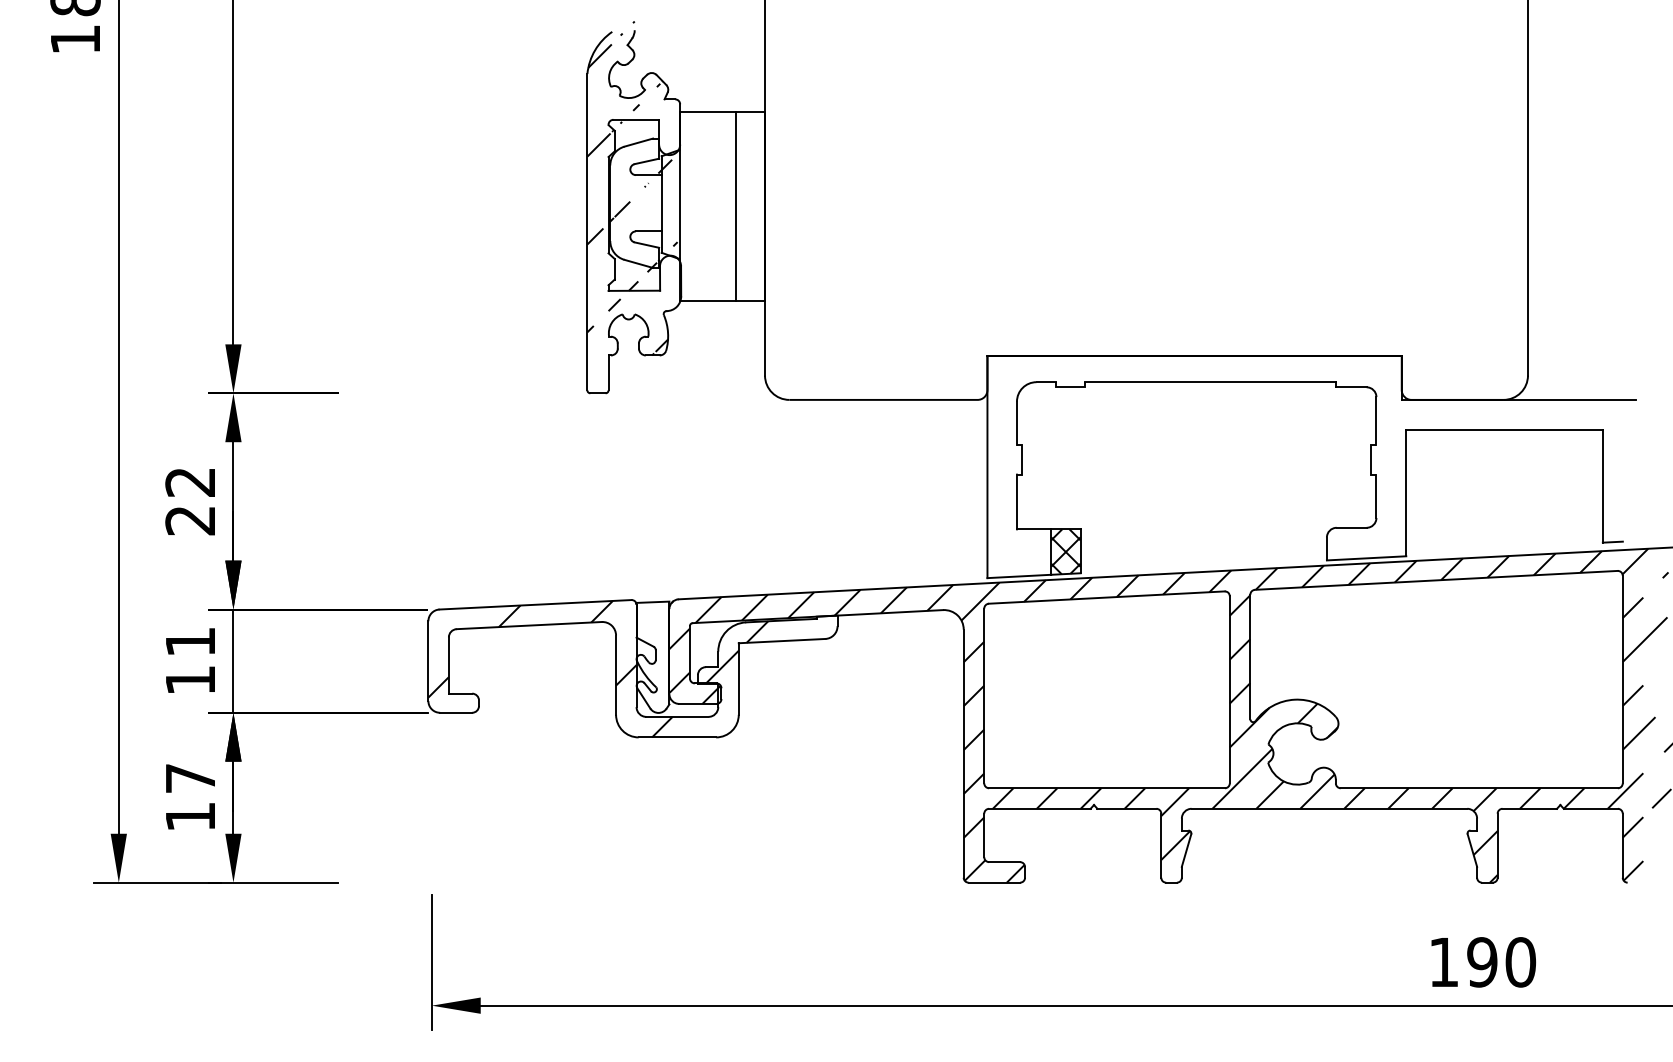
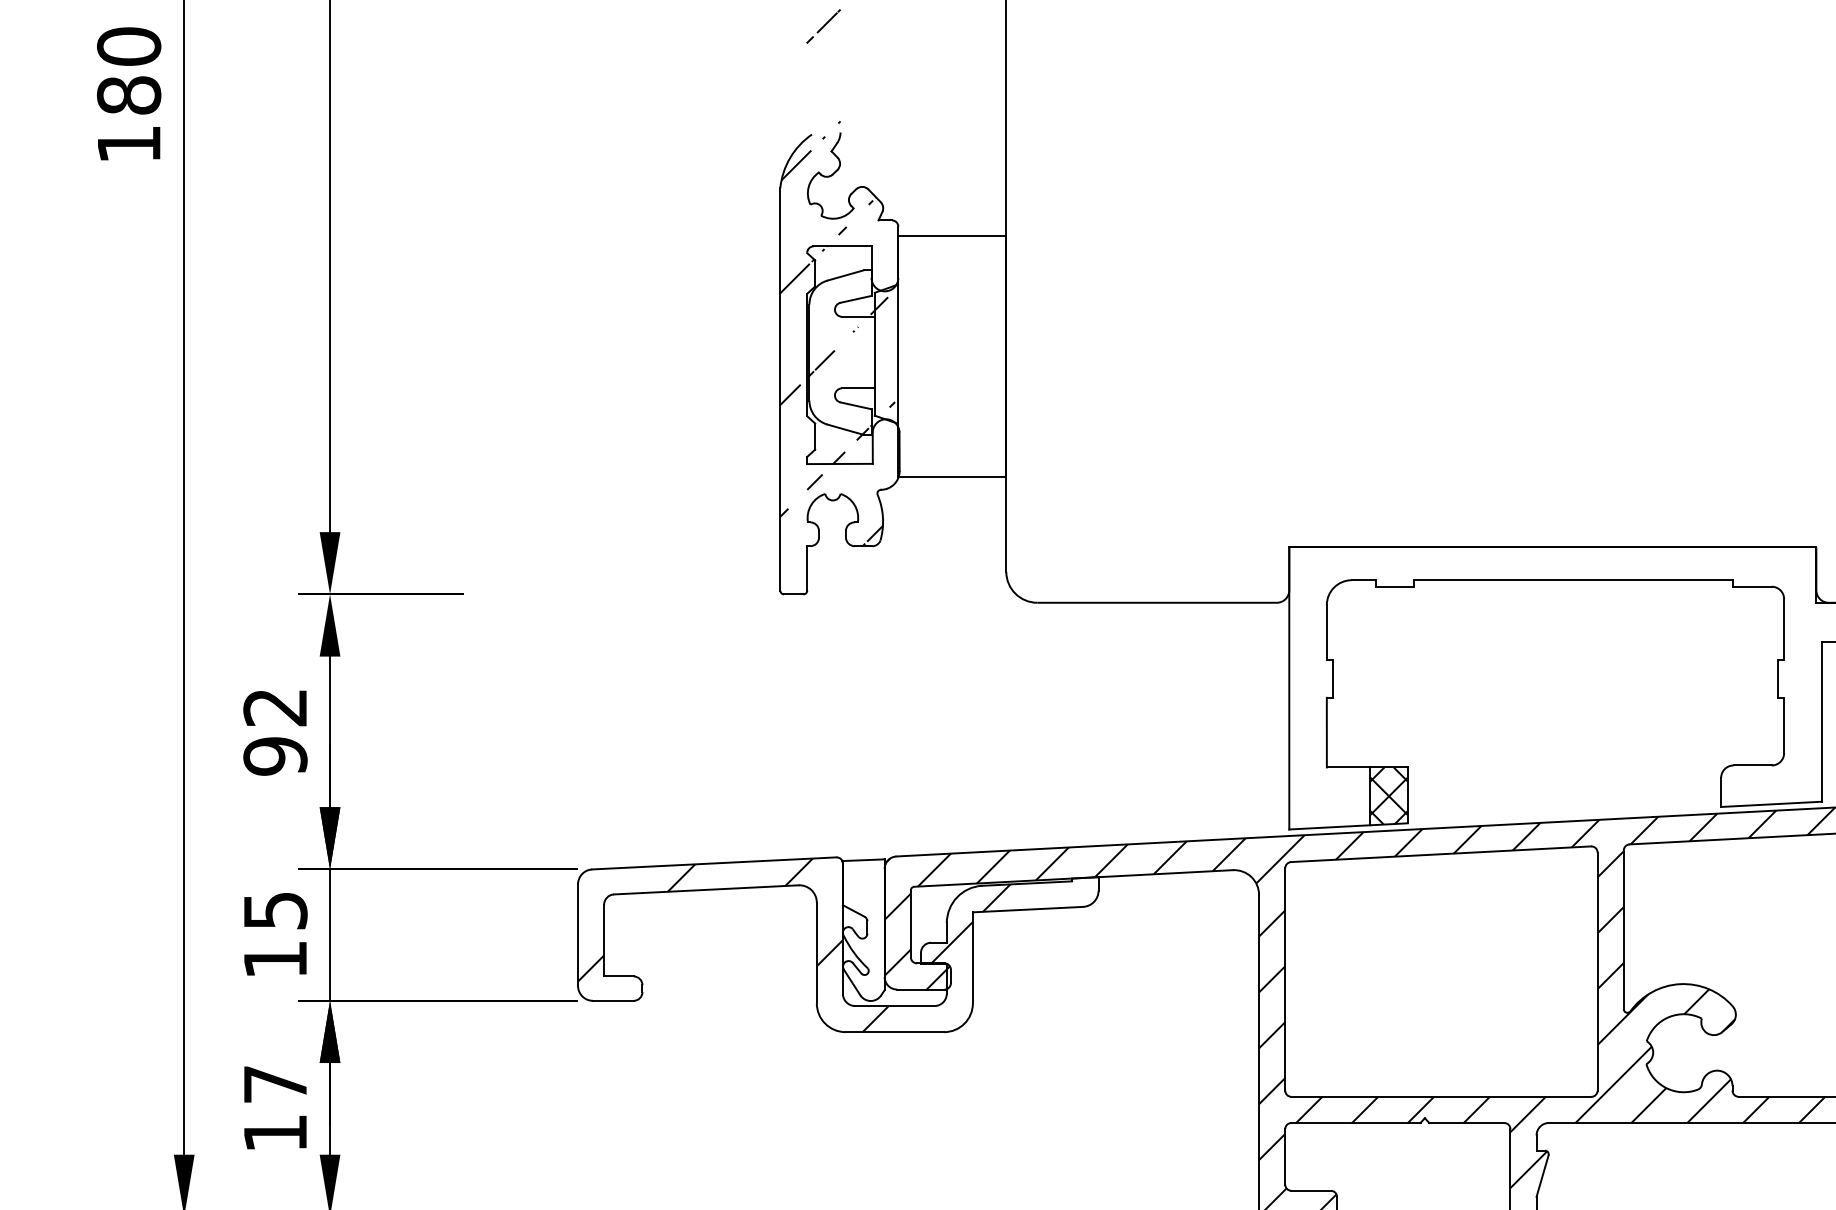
line: (736, 205) -> (970, 355), removed
text: (190, 520) -> (275, 756), 22 -> 92
text: (190, 642) -> (275, 911), 11 -> 15

